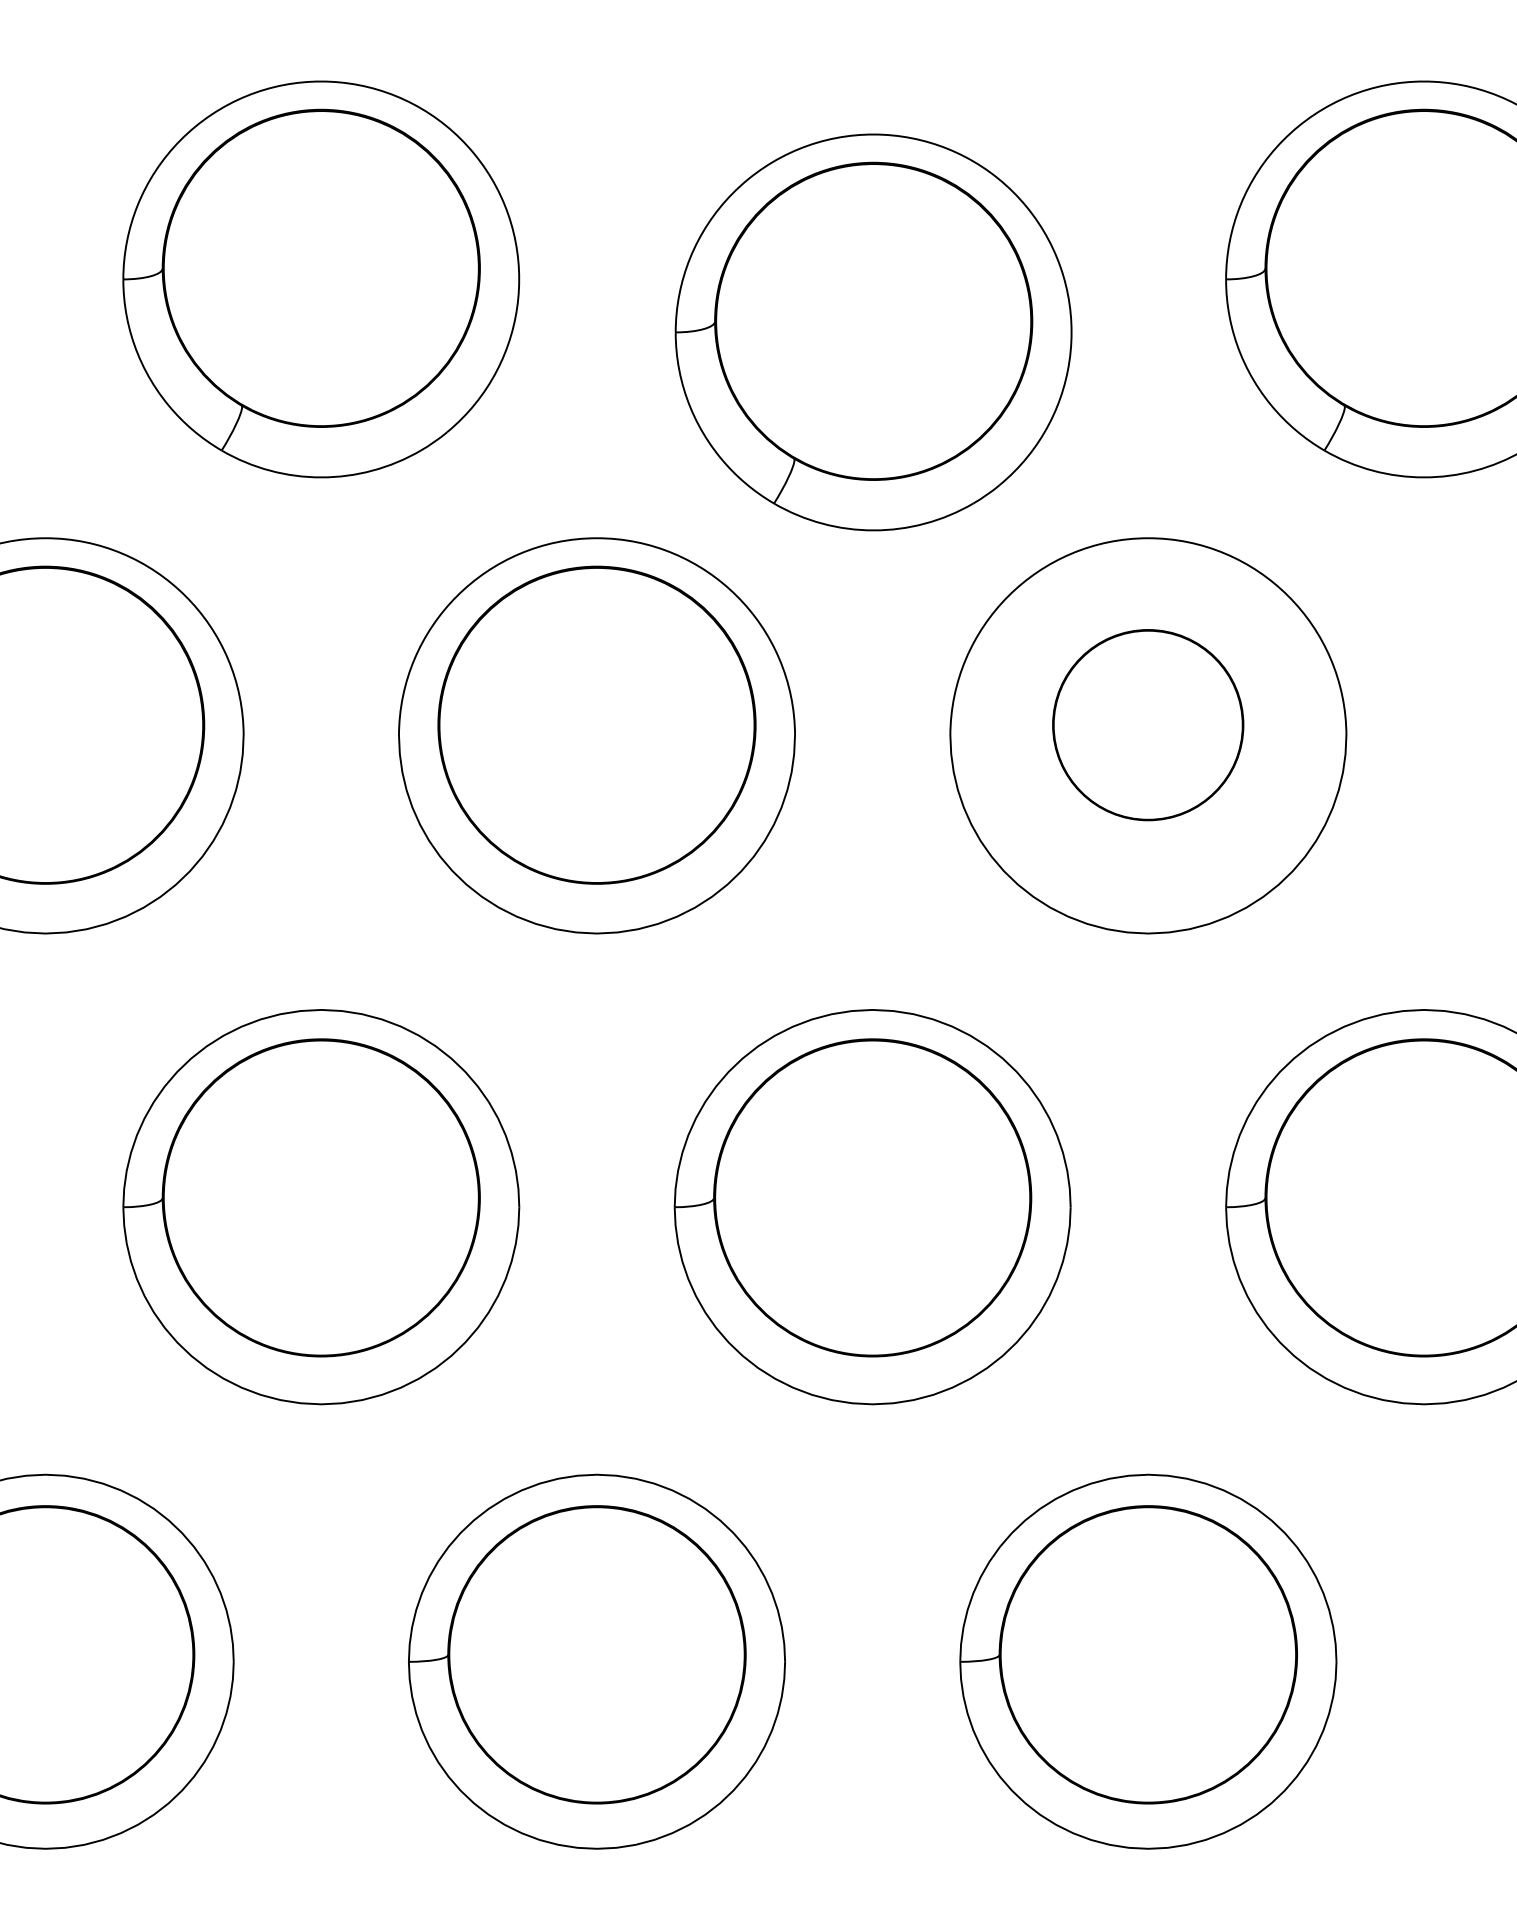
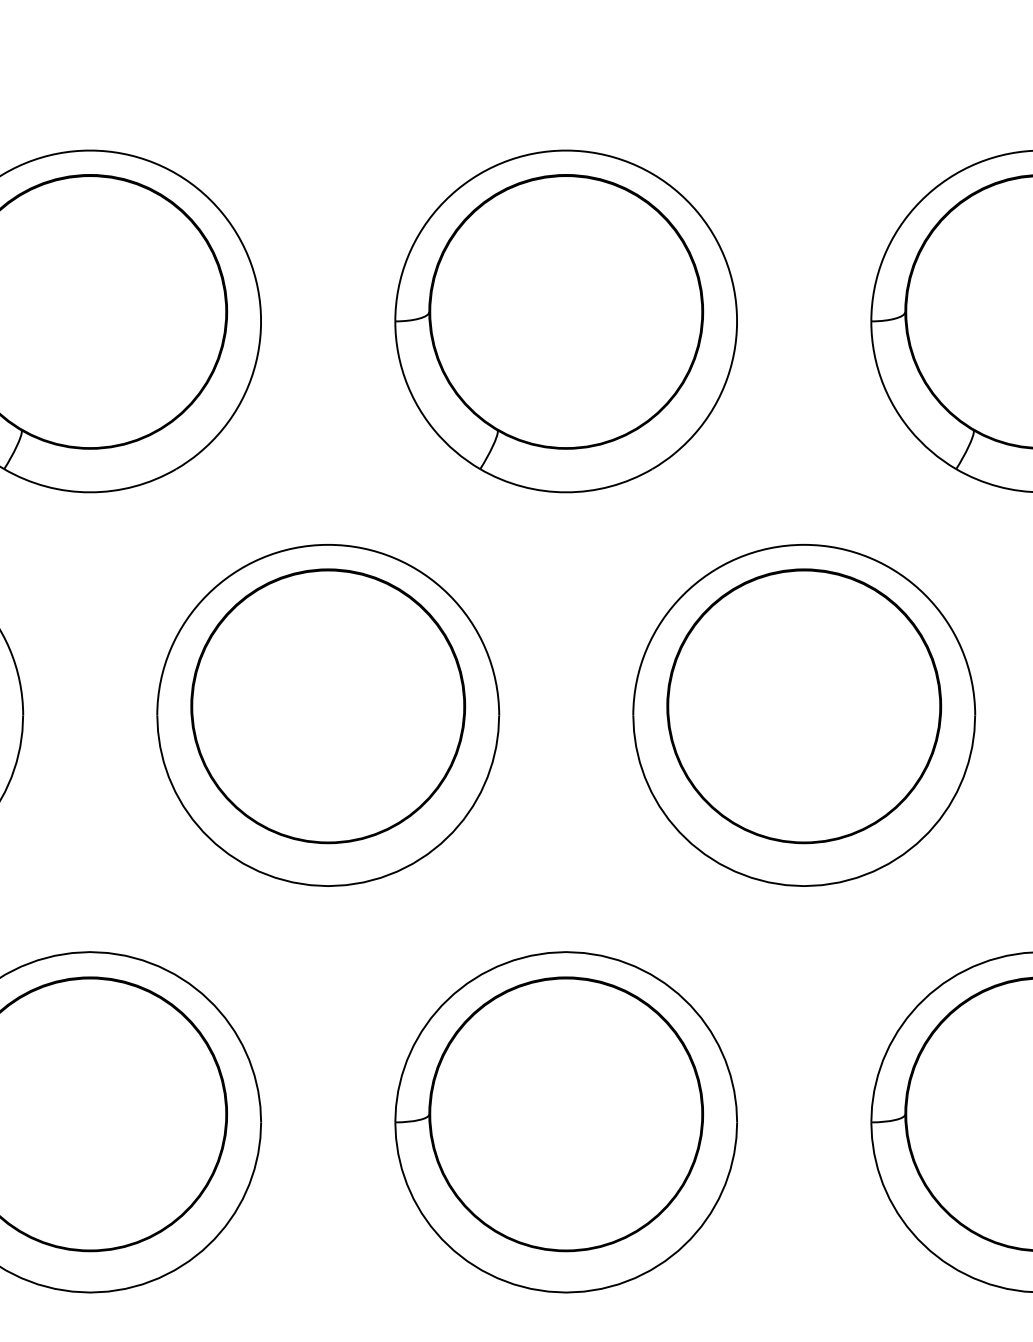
part: (873, 332) -> (566, 321), moved
part: (1147, 724) -> (803, 705), size x1.67

